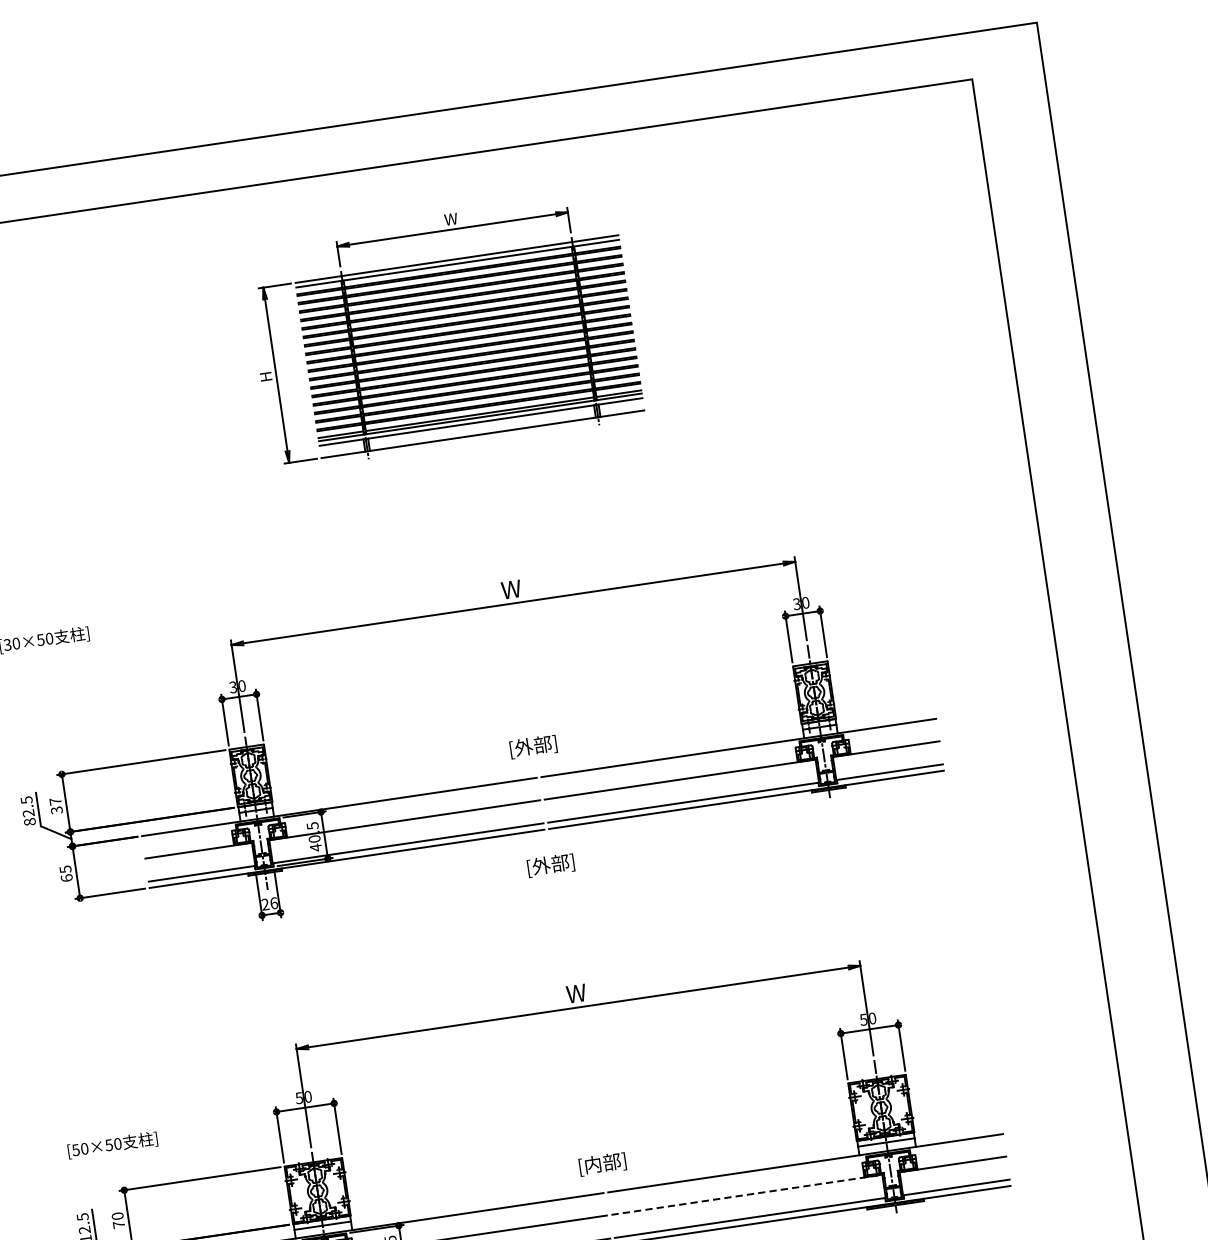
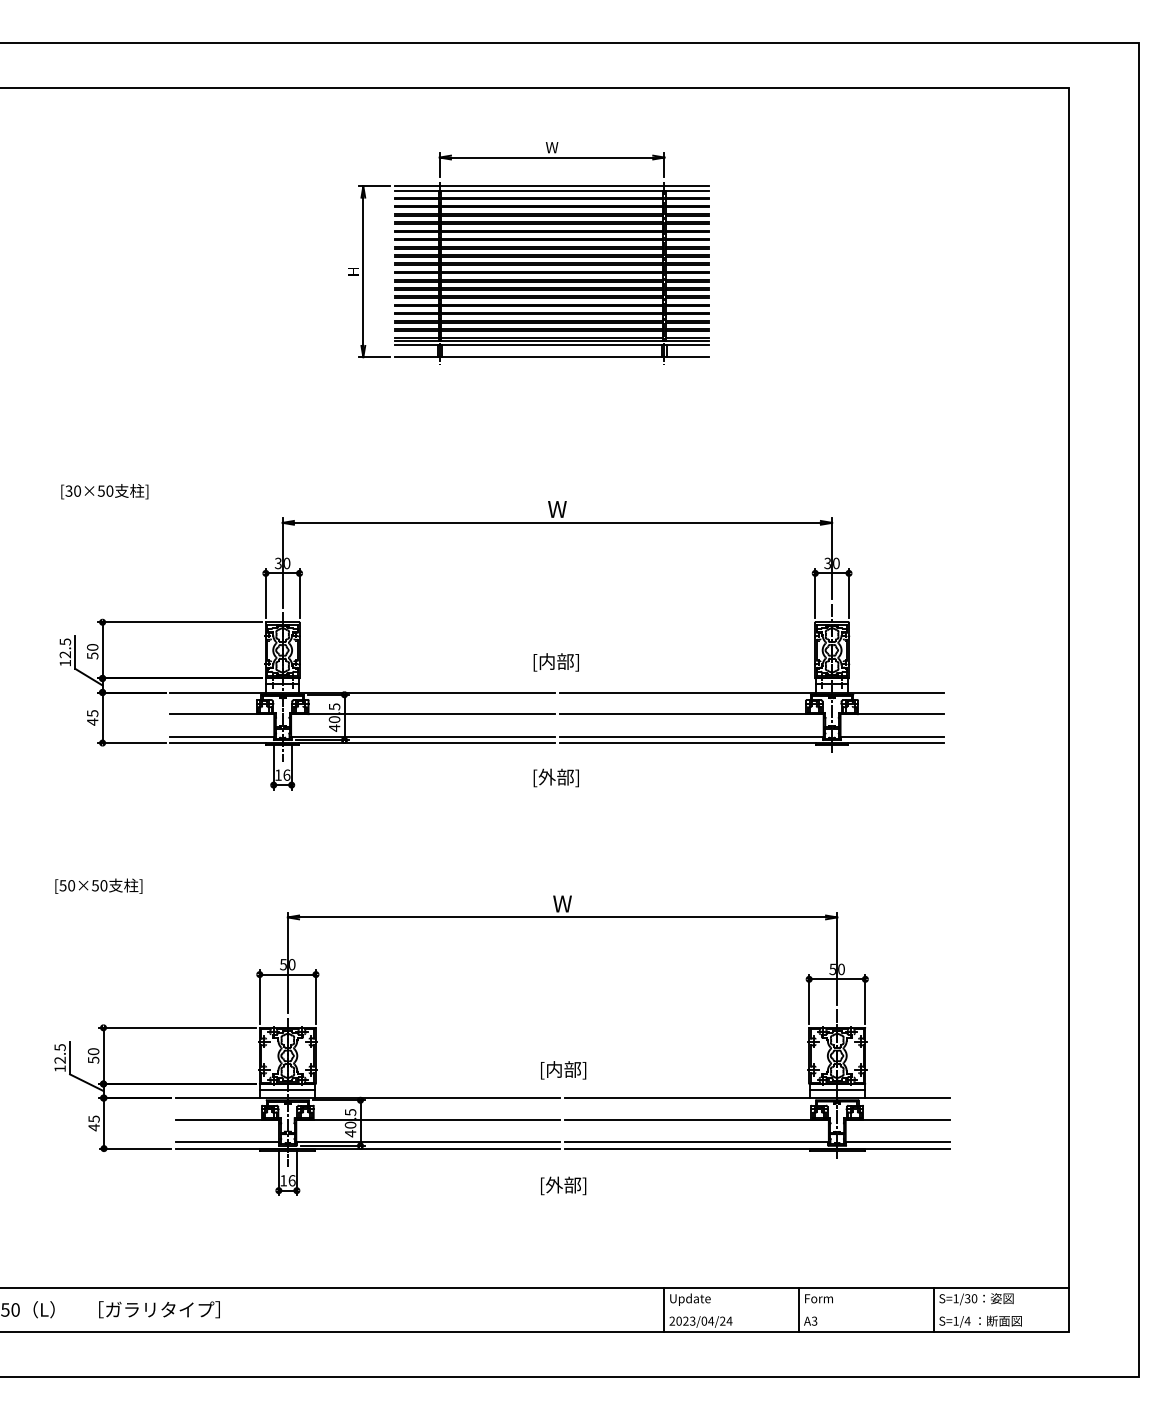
text: (523, 747) -> (546, 661), [外部] -> [内部]
text: (55, 805) -> (92, 651), 37 -> 50
text: (29, 821) -> (65, 662), 82.5 -> 12.5
text: (66, 877) -> (92, 721), 65 -> 45
text: (265, 903) -> (278, 774), 26 -> 16
text: (112, 1144) -> (98, 885), moved
line: (747, 1194) -> (697, 1119), dashed -> solid
text: (118, 1224) -> (93, 1059), 70 -> 50

